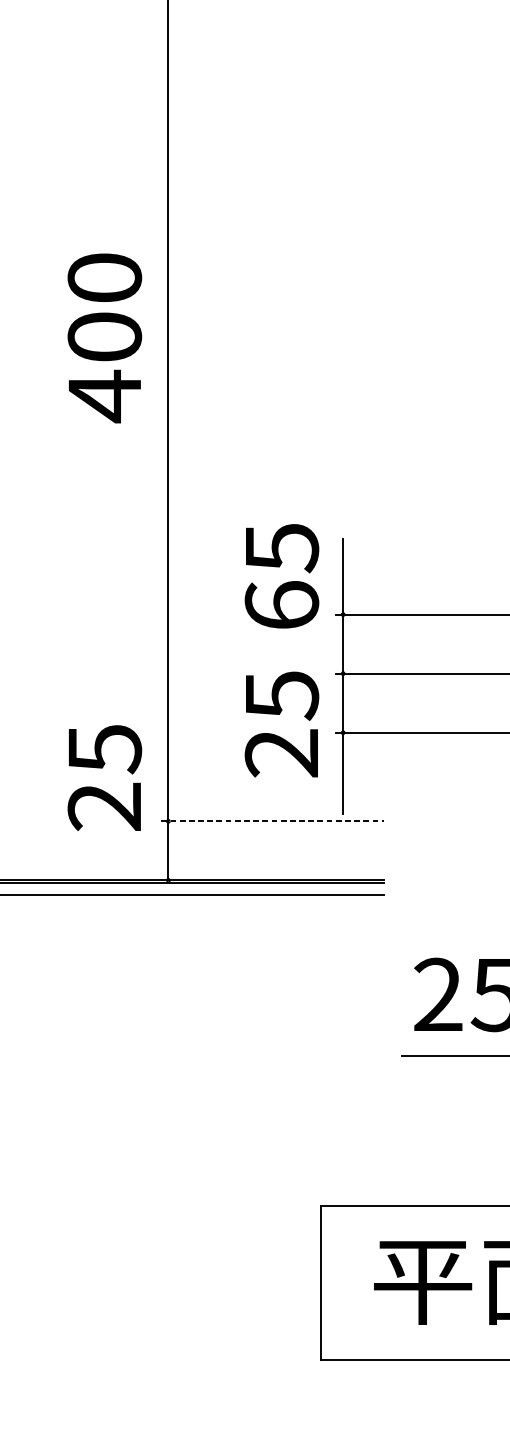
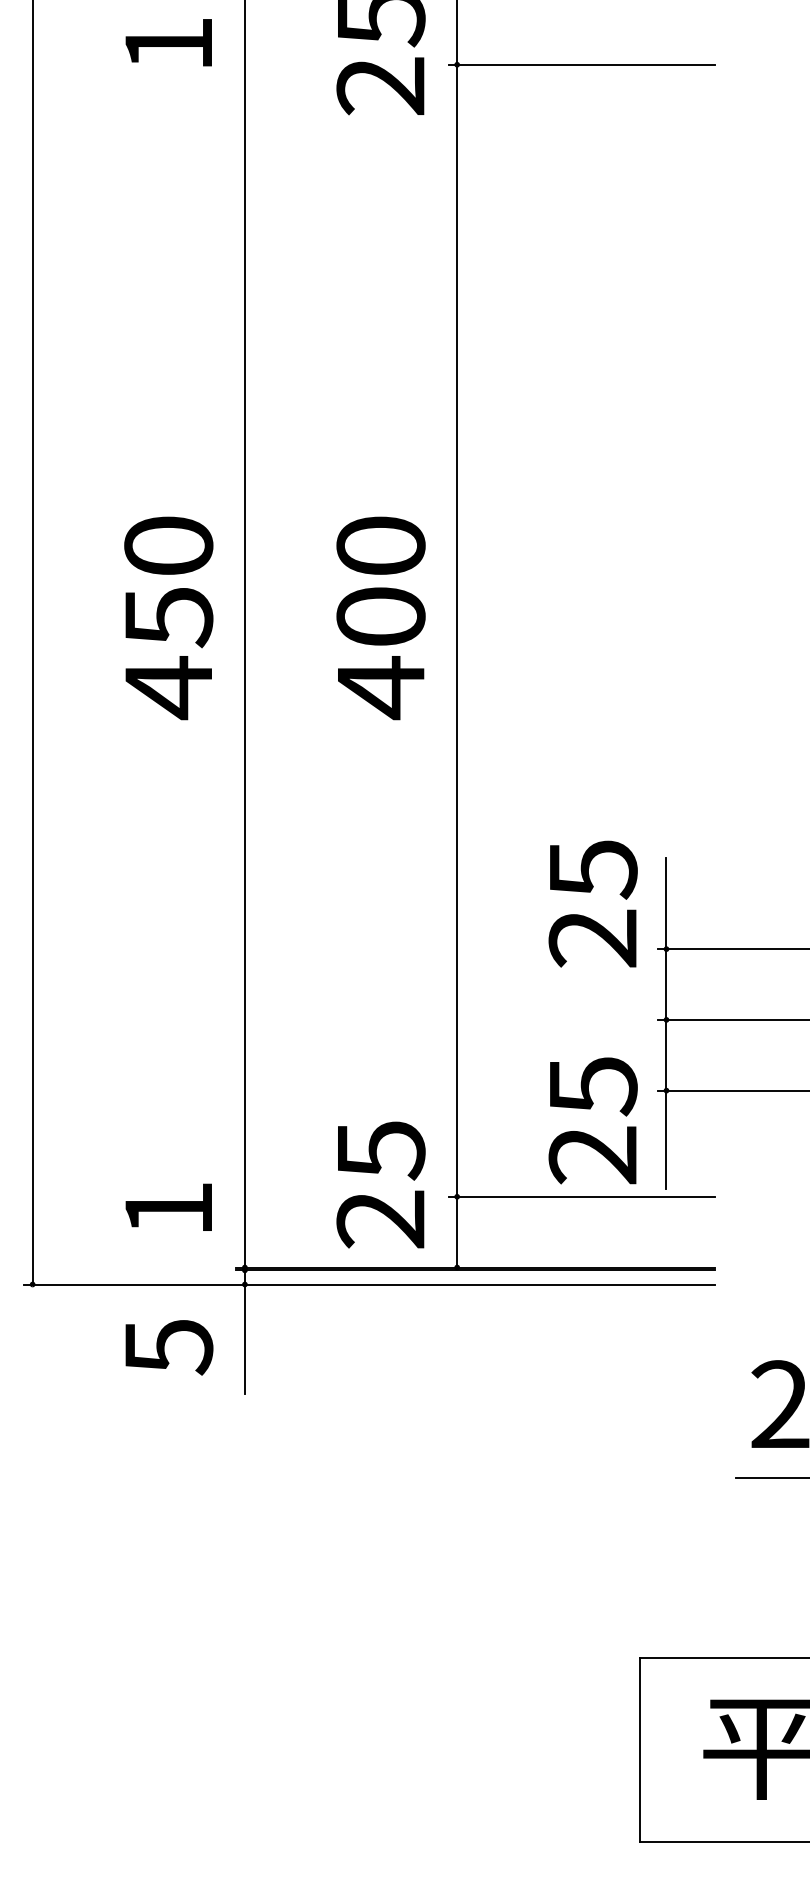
text: (281, 605) -> (592, 938), 65 -> 25
text: (281, 724) -> (592, 1120), moved
text: (104, 777) -> (380, 1184), moved
line: (273, 821) -> (582, 1196), dashed -> solid

